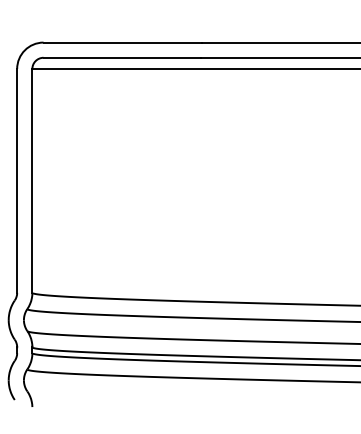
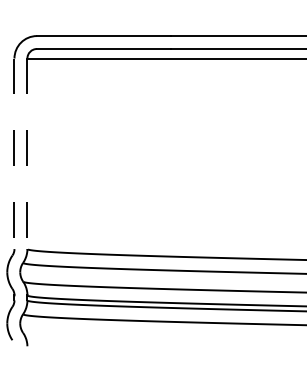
line: (17, 181) -> (14, 154), solid -> dashed
line: (32, 181) -> (27, 154), solid -> dashed

